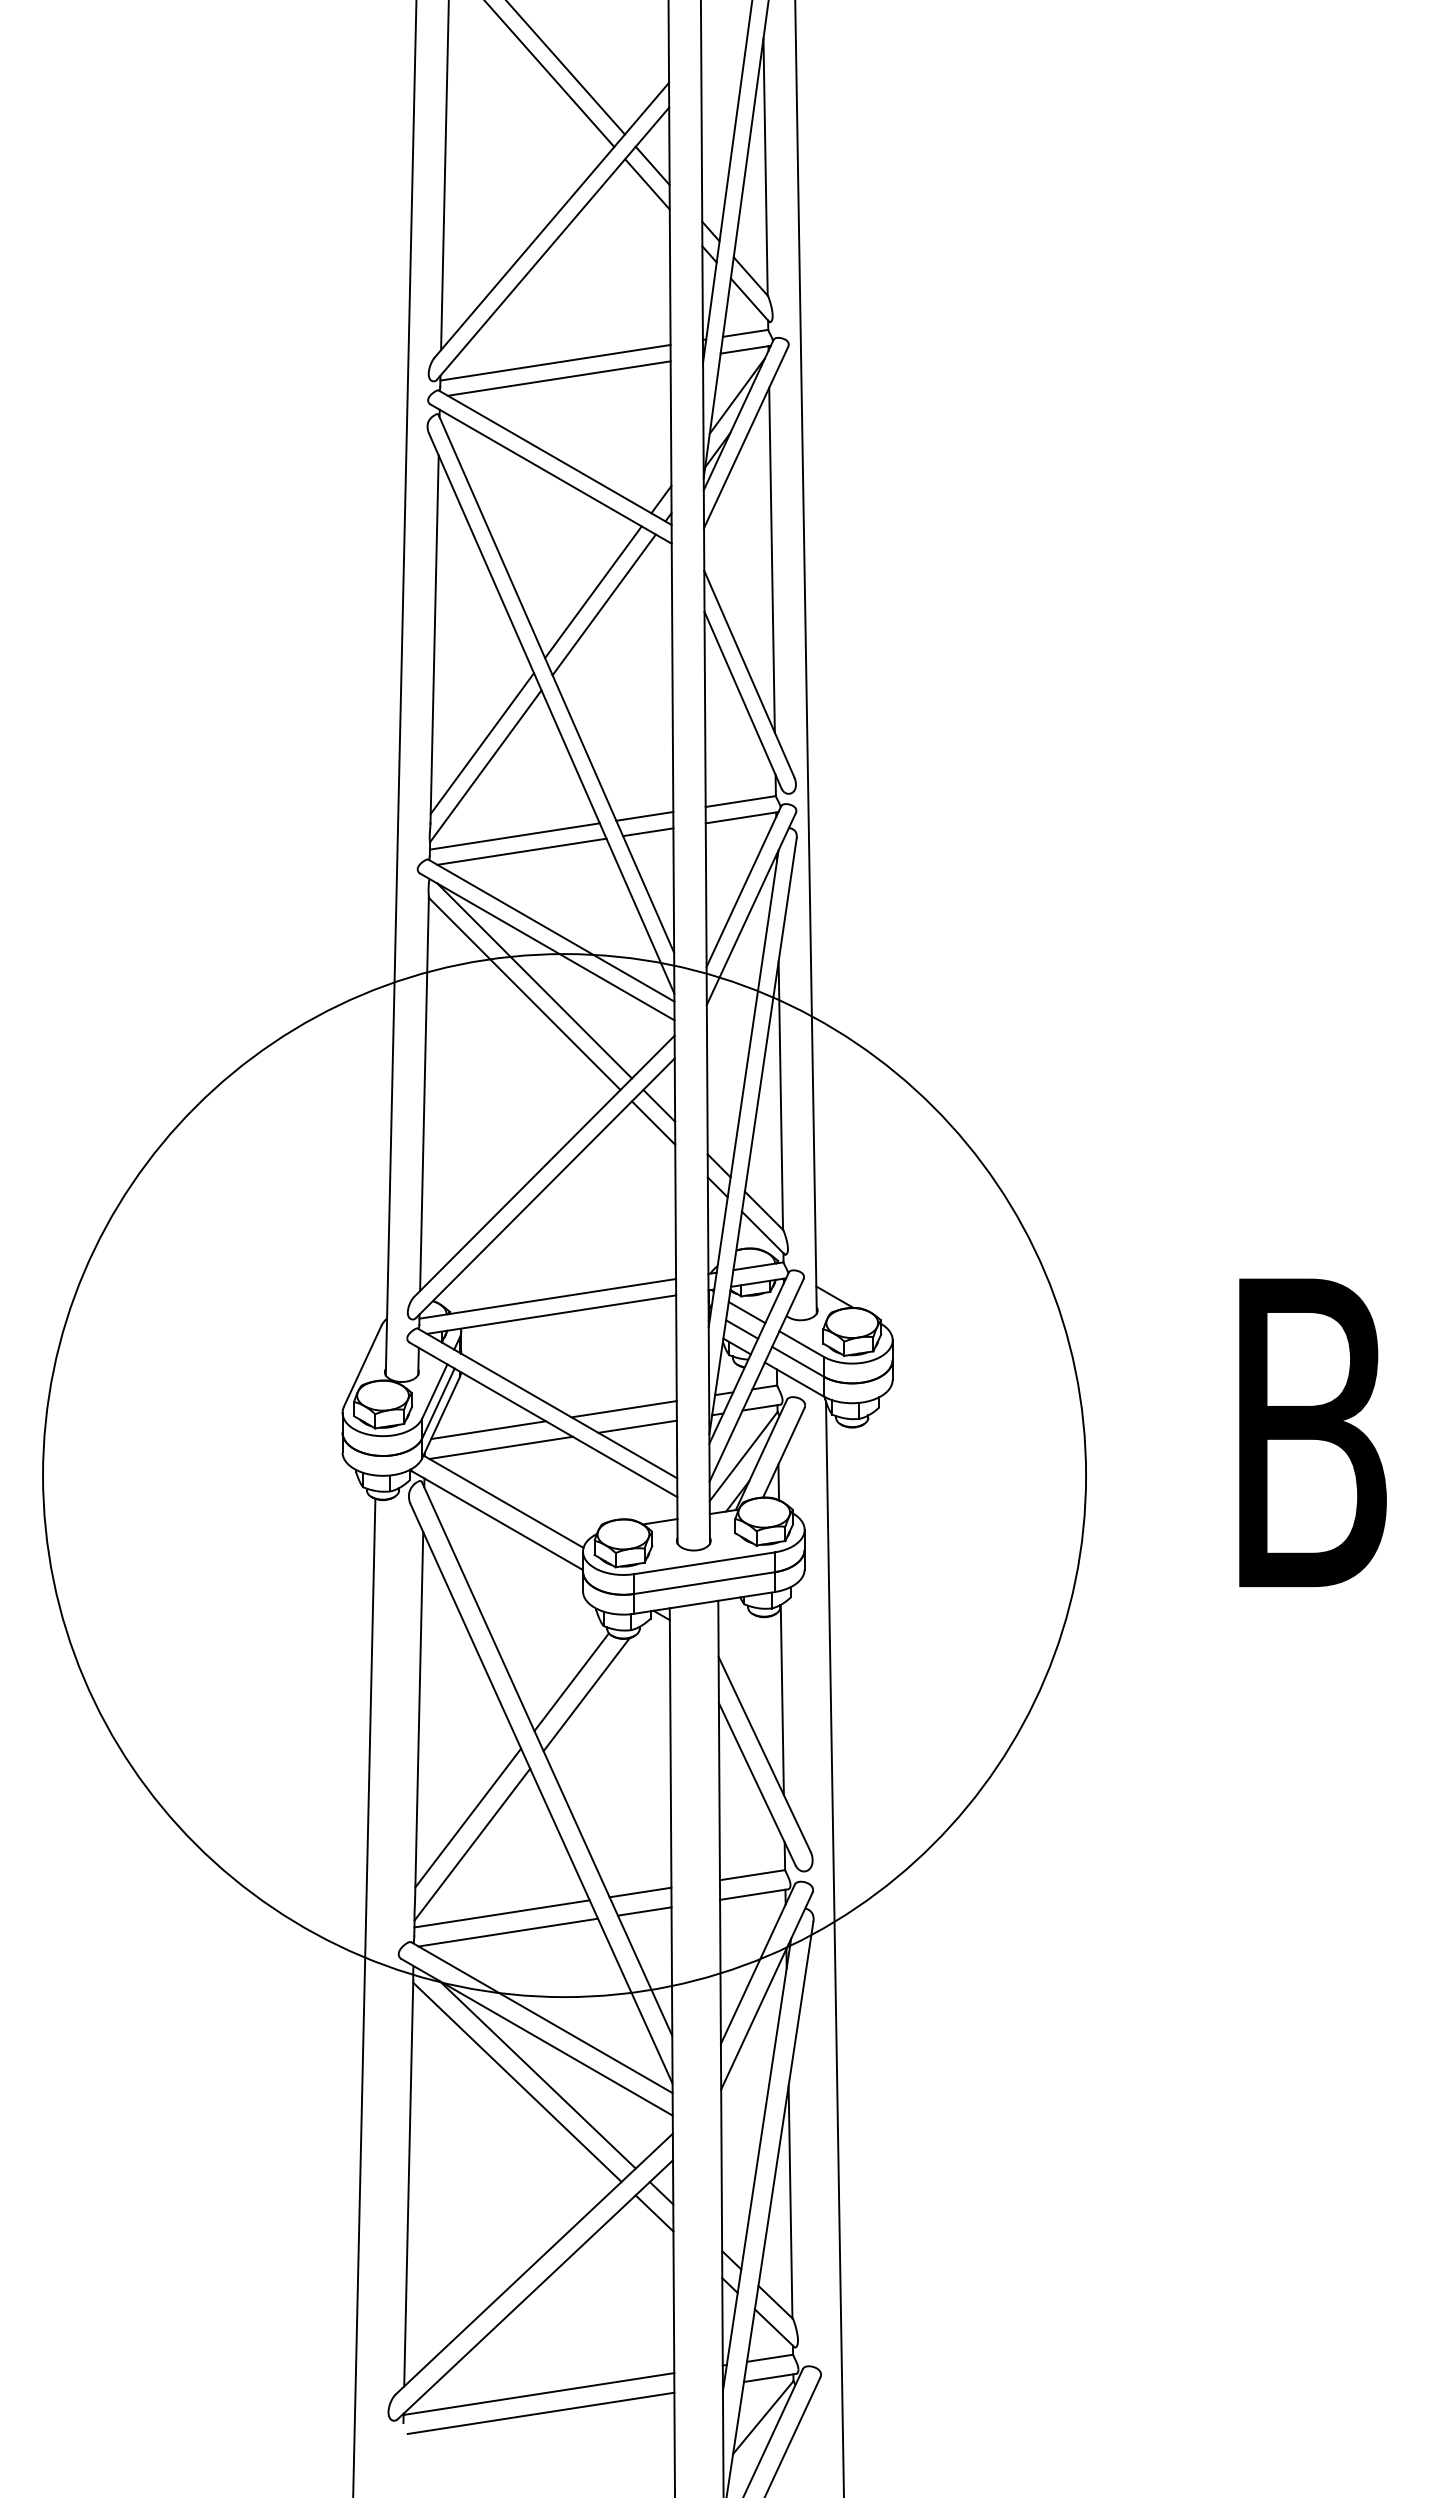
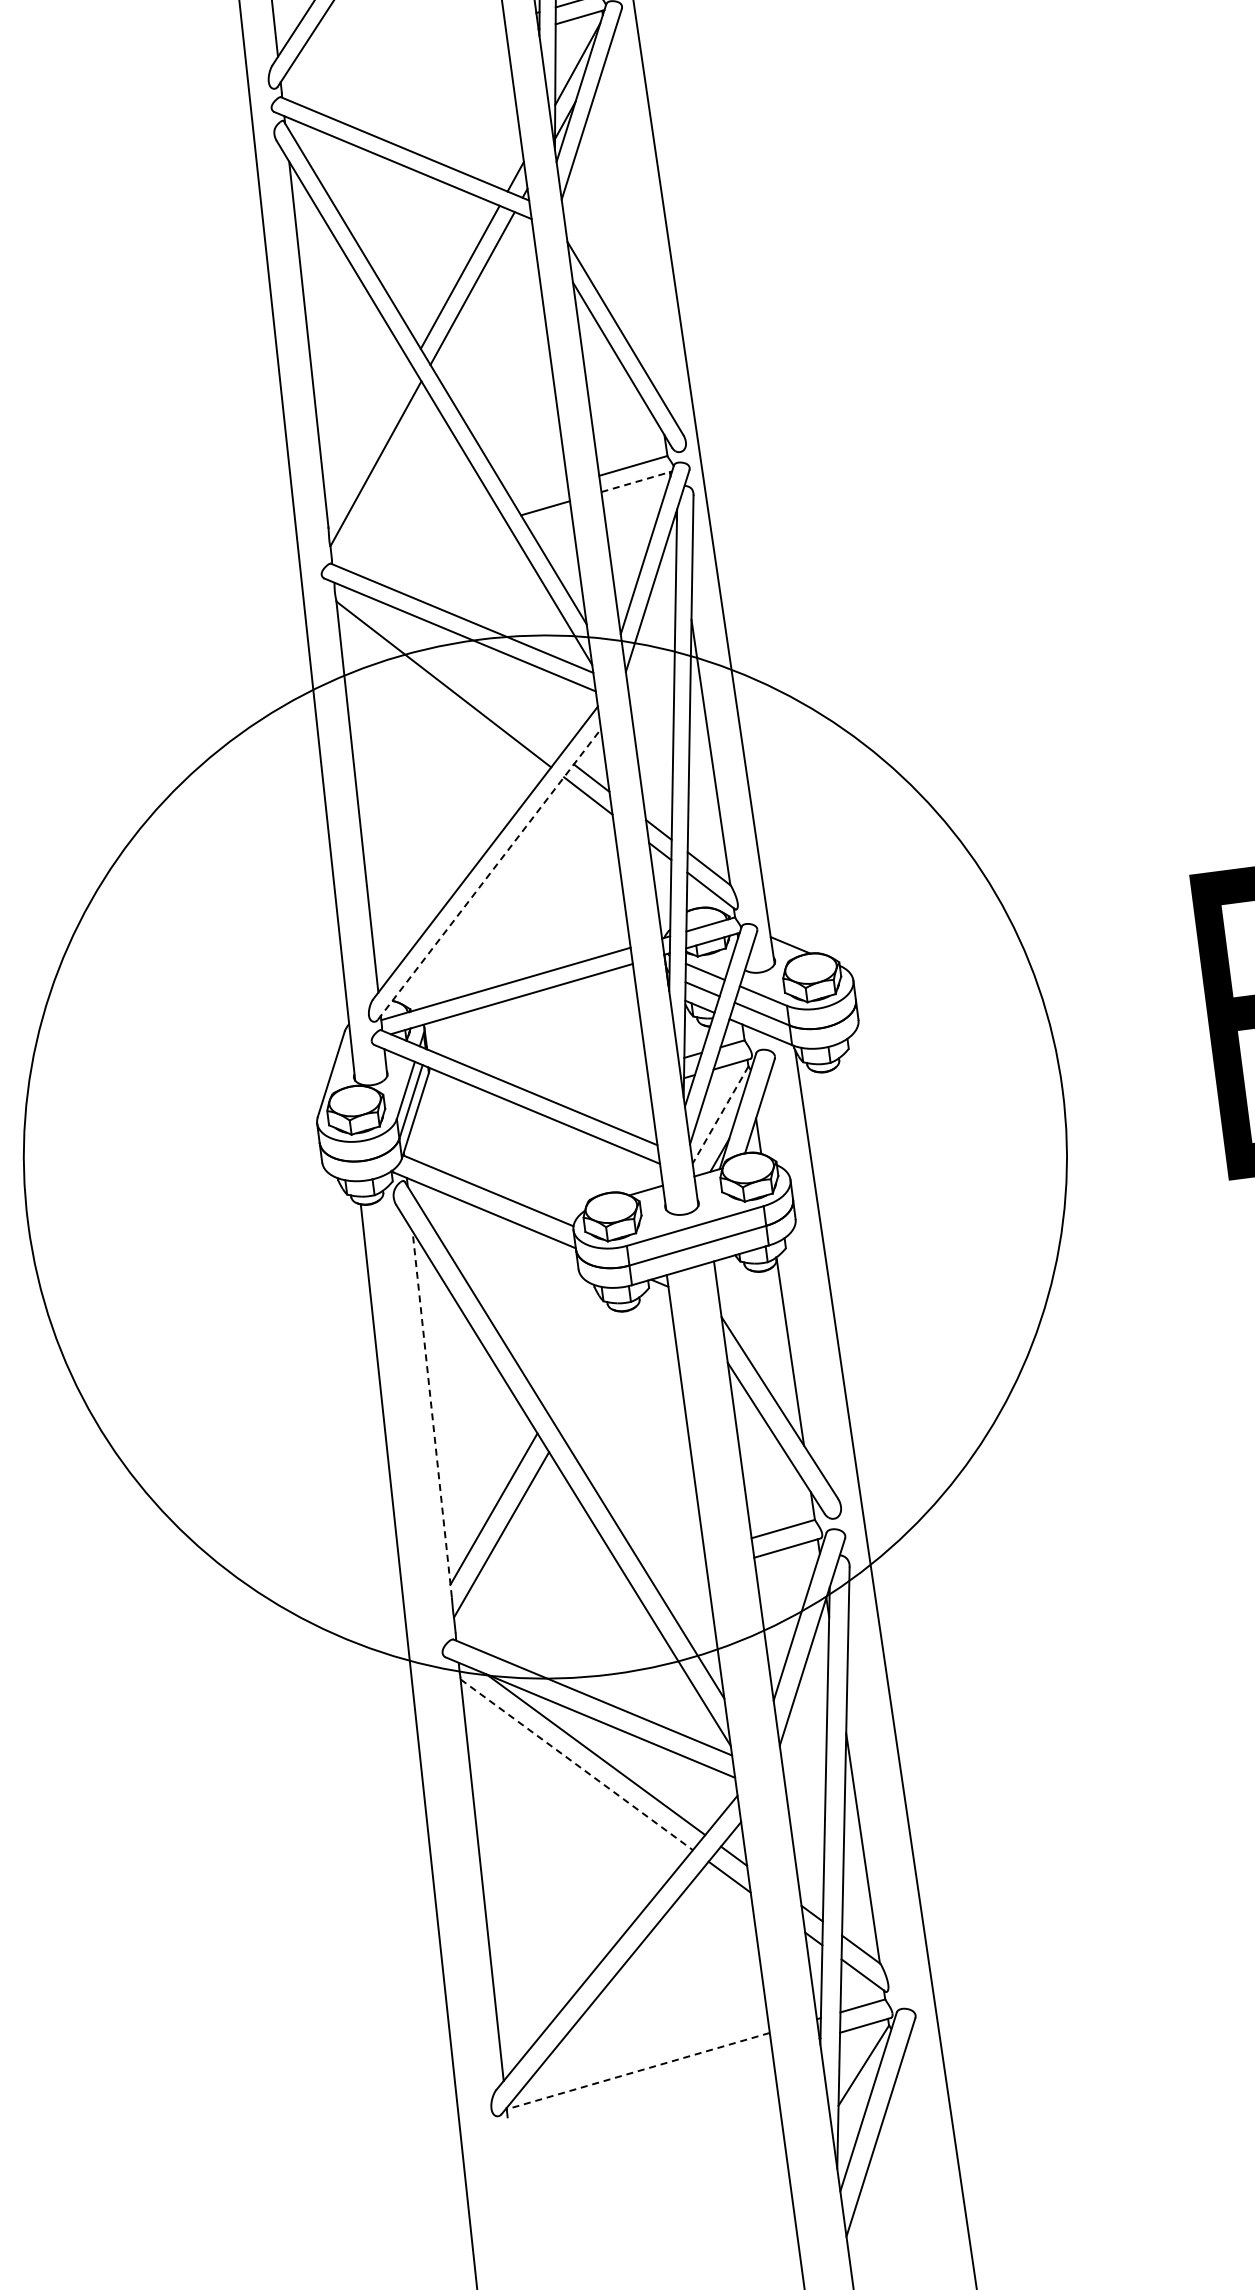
line: (555, 362) -> (393, 54), removed
line: (558, 378) -> (398, 69), removed
line: (771, 559) -> (632, 221), removed
line: (482, 743) -> (369, 441), removed
line: (644, 815) -> (539, 492), removed
line: (742, 817) -> (637, 481), solid -> dashed
line: (514, 836) -> (413, 529), removed
line: (521, 851) -> (422, 543), removed
line: (534, 980) -> (451, 669), removed
line: (545, 1187) -> (489, 873), solid -> dashed
line: (623, 1409) -> (595, 1083), removed
line: (637, 1426) -> (611, 1098), removed
line: (488, 1430) -> (464, 1122), removed
line: (500, 1447) -> (478, 1137), removed
line: (743, 1456) -> (720, 1115), solid -> dashed
line: (571, 1682) -> (578, 1361), removed
line: (586, 1694) -> (595, 1371), removed
line: (419, 1716) -> (432, 1414), solid -> dashed
line: (640, 1892) -> (674, 1560), removed
line: (644, 1911) -> (680, 1579), removed
line: (501, 1913) -> (539, 1599), removed
line: (508, 1932) -> (548, 1617), removed
line: (517, 2082) -> (576, 1764), solid -> dashed
line: (538, 2394) -> (637, 2071), solid -> dashed
line: (540, 2412) -> (642, 2089), removed

